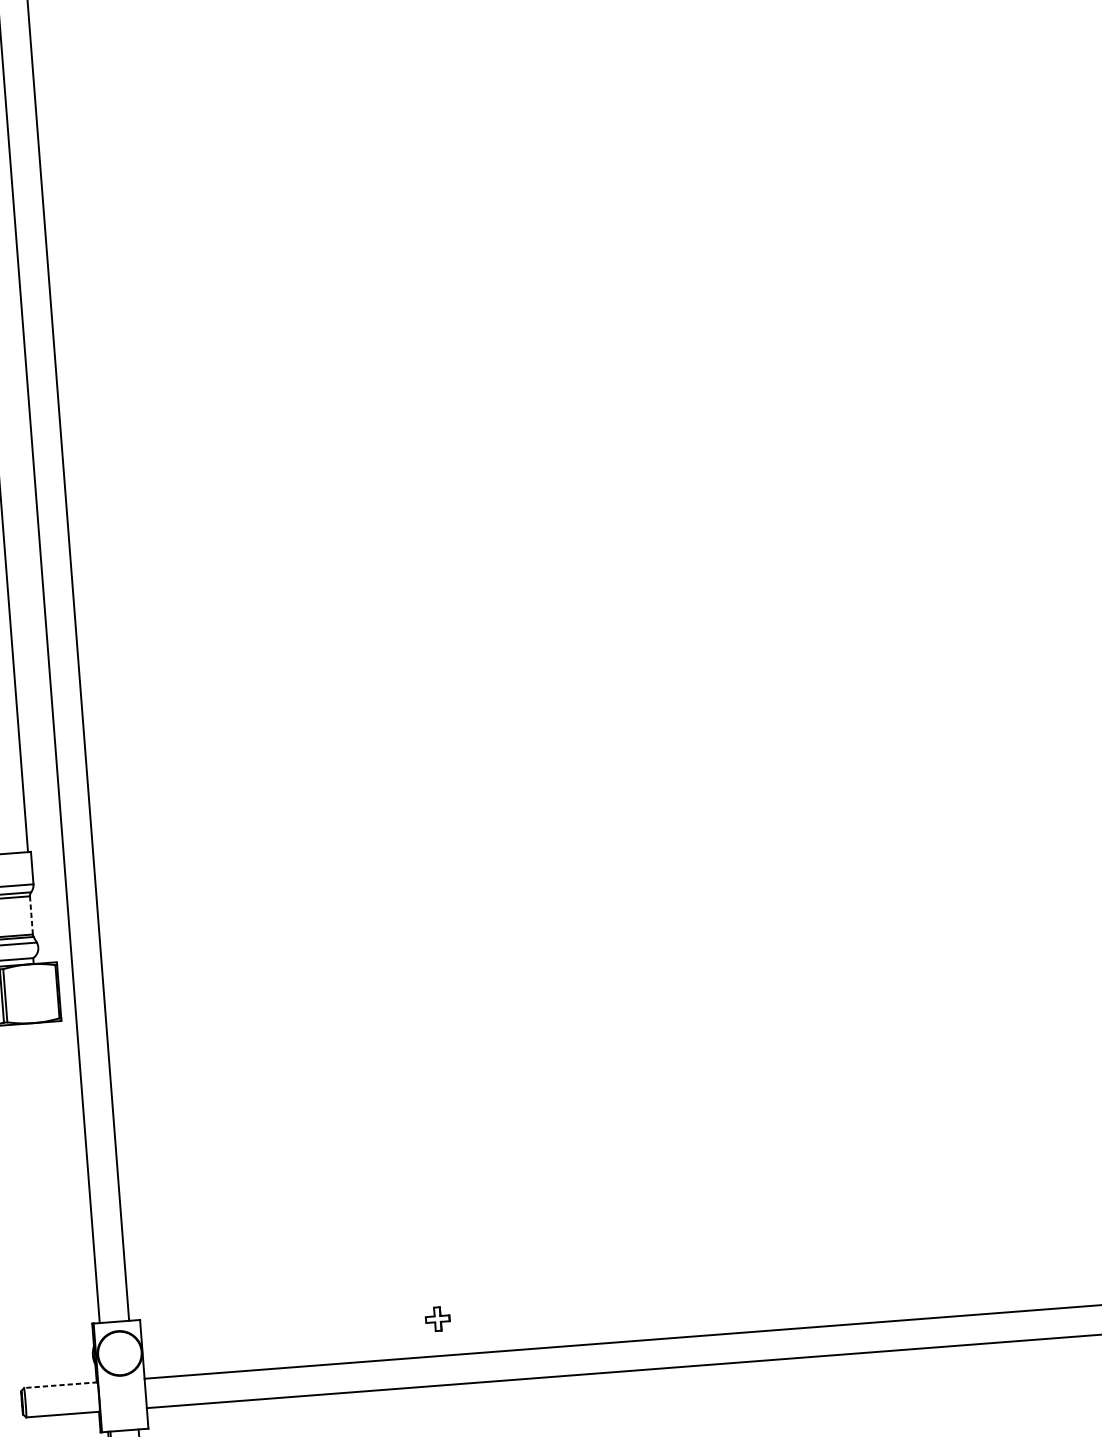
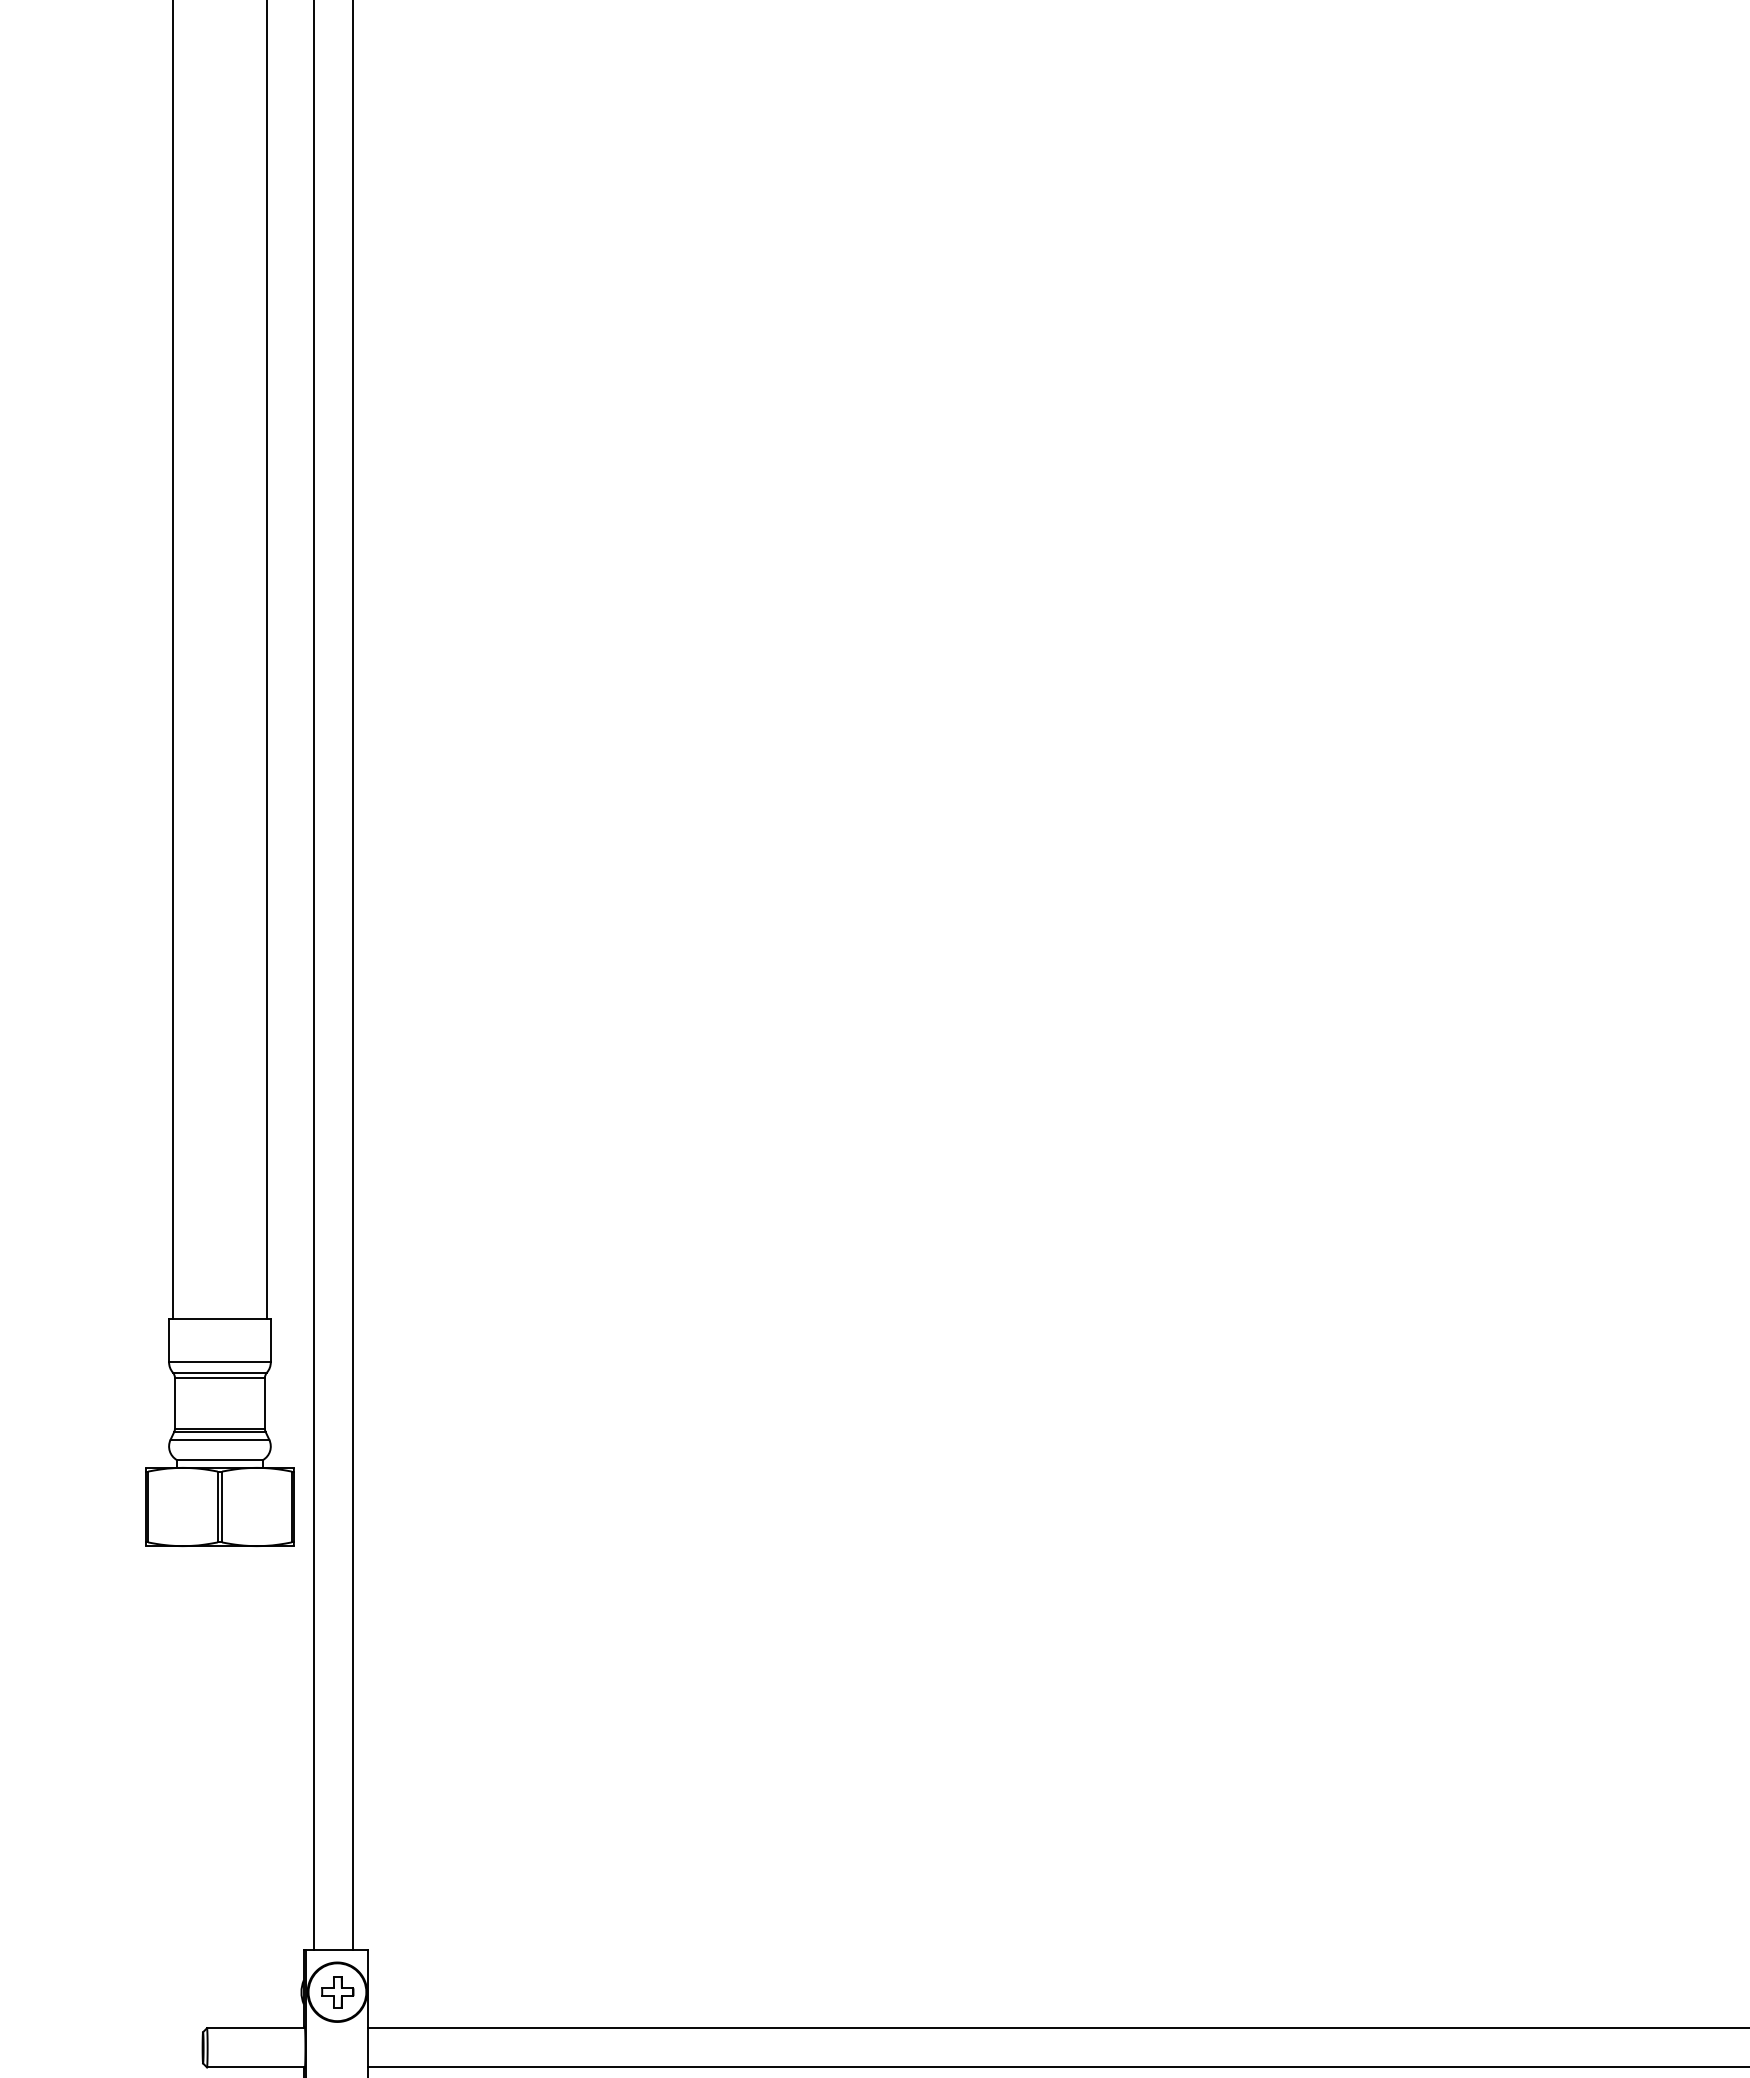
line: (31, 914) -> (264, 1402), dashed -> solid
part: (437, 1319) -> (337, 1992), moved
line: (61, 1385) -> (256, 2028), dashed -> solid

